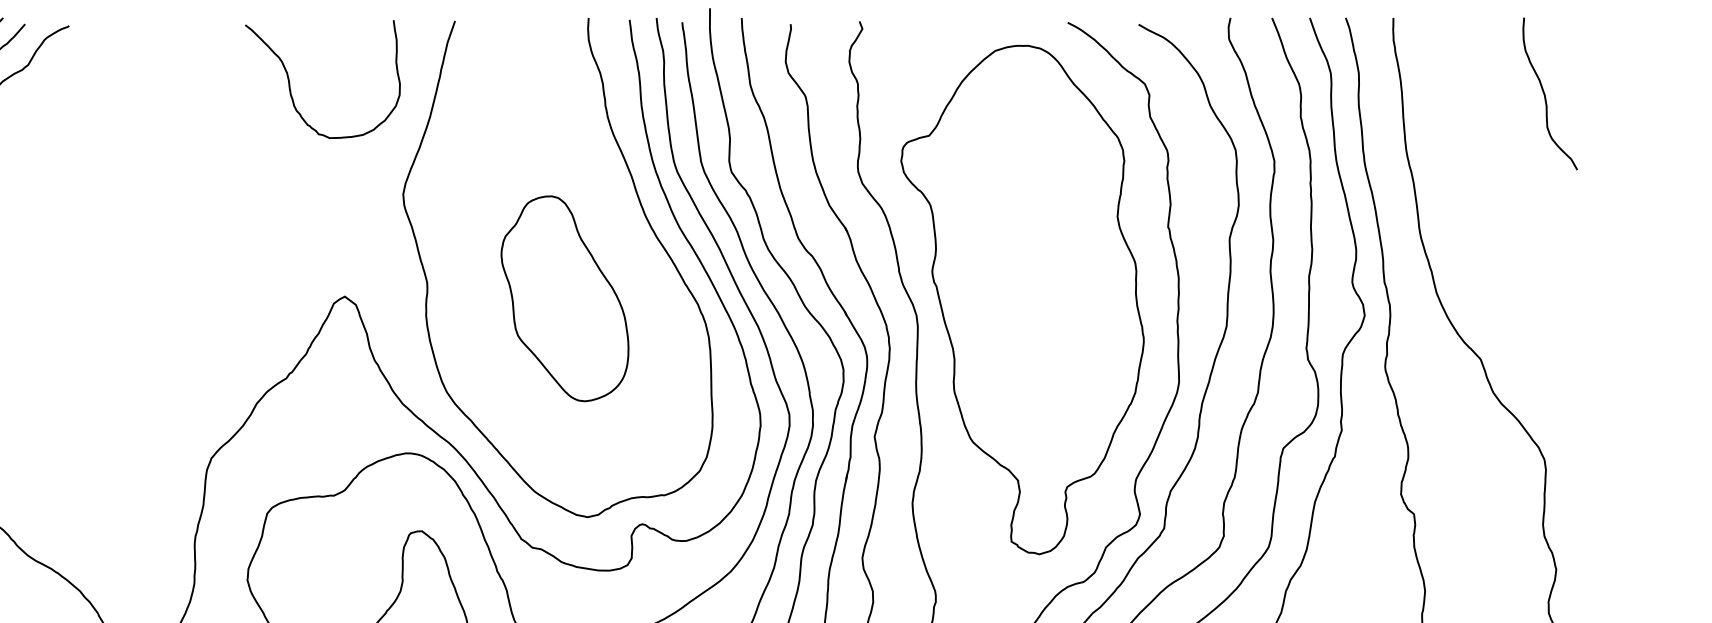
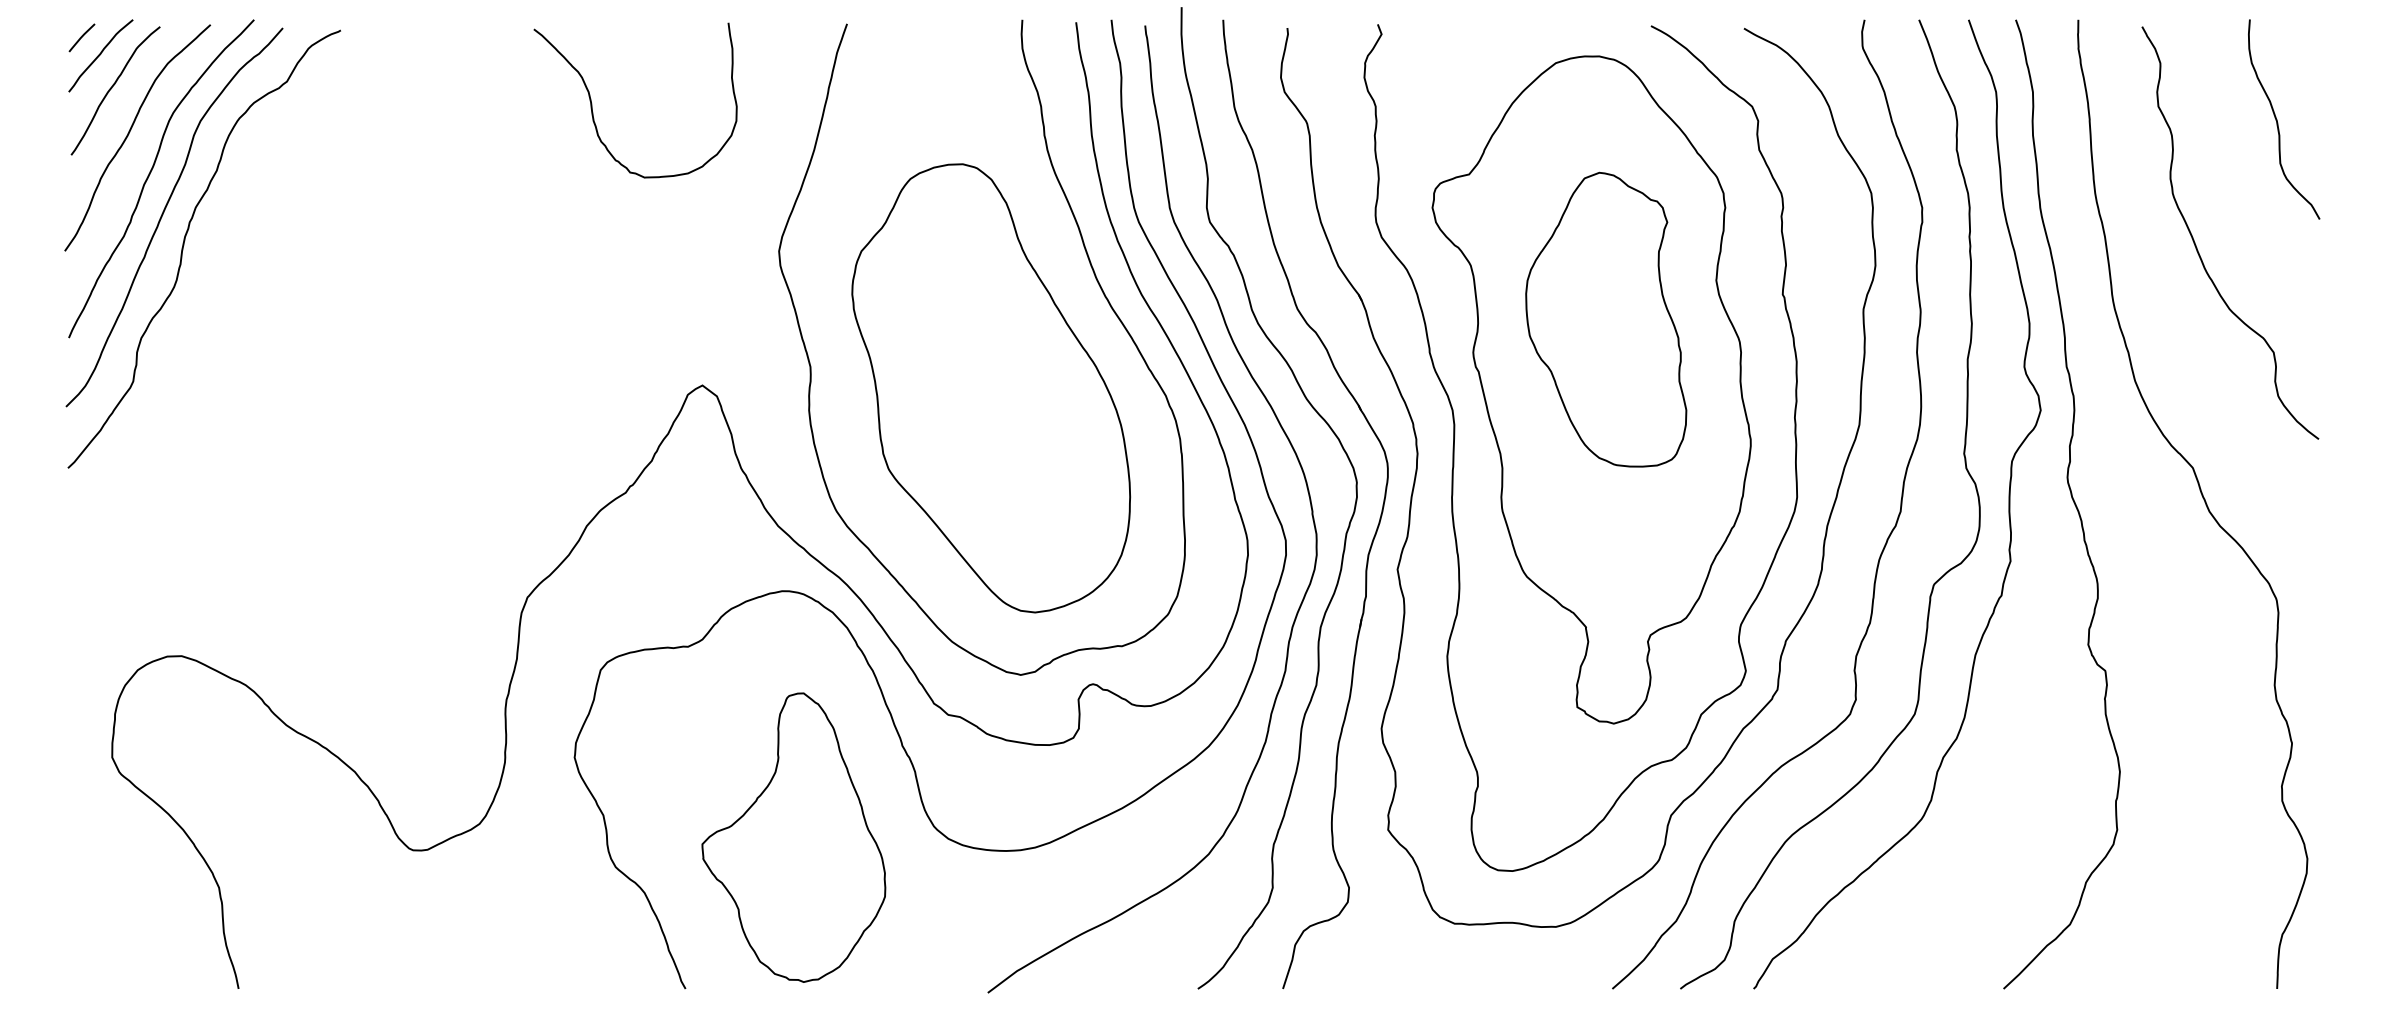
curve: (290, 81) -> (592, 103), moved
curve: (1484, 191) -> (2197, 247), added
part: (1033, 246) -> (1606, 319), added
part: (565, 298) -> (991, 388), size x1.67

